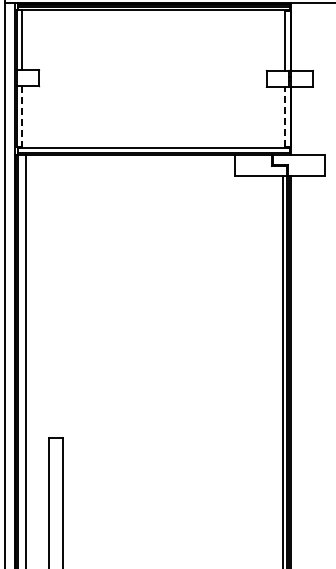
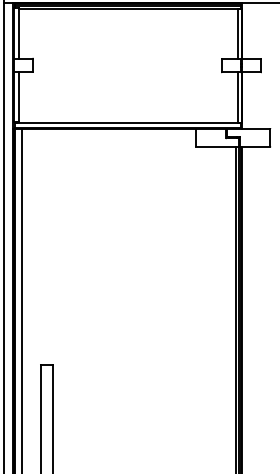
line: (285, 116) -> (237, 97), dashed -> solid
line: (22, 117) -> (18, 97), dashed -> solid

